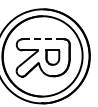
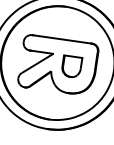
line: (43, 39) -> (62, 39), dashed -> solid

